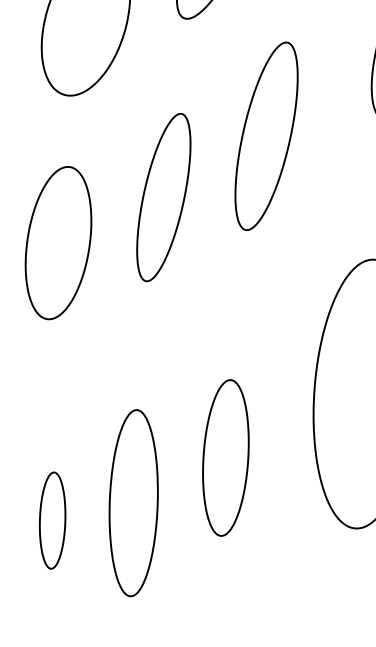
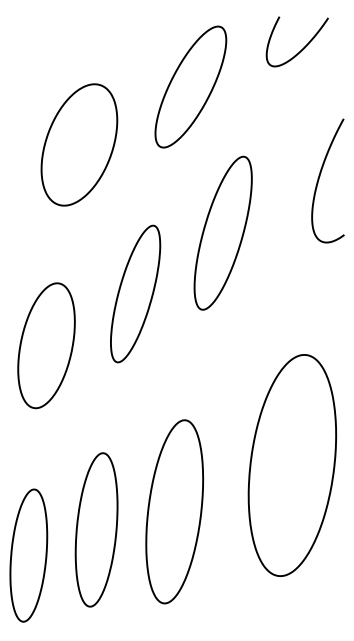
part: (265, 135) -> (222, 232), moved
part: (58, 242) -> (46, 345), moved
part: (225, 457) -> (174, 511), size x1.43
part: (133, 502) -> (96, 529), moved
part: (52, 520) -> (28, 555), size x1.67

